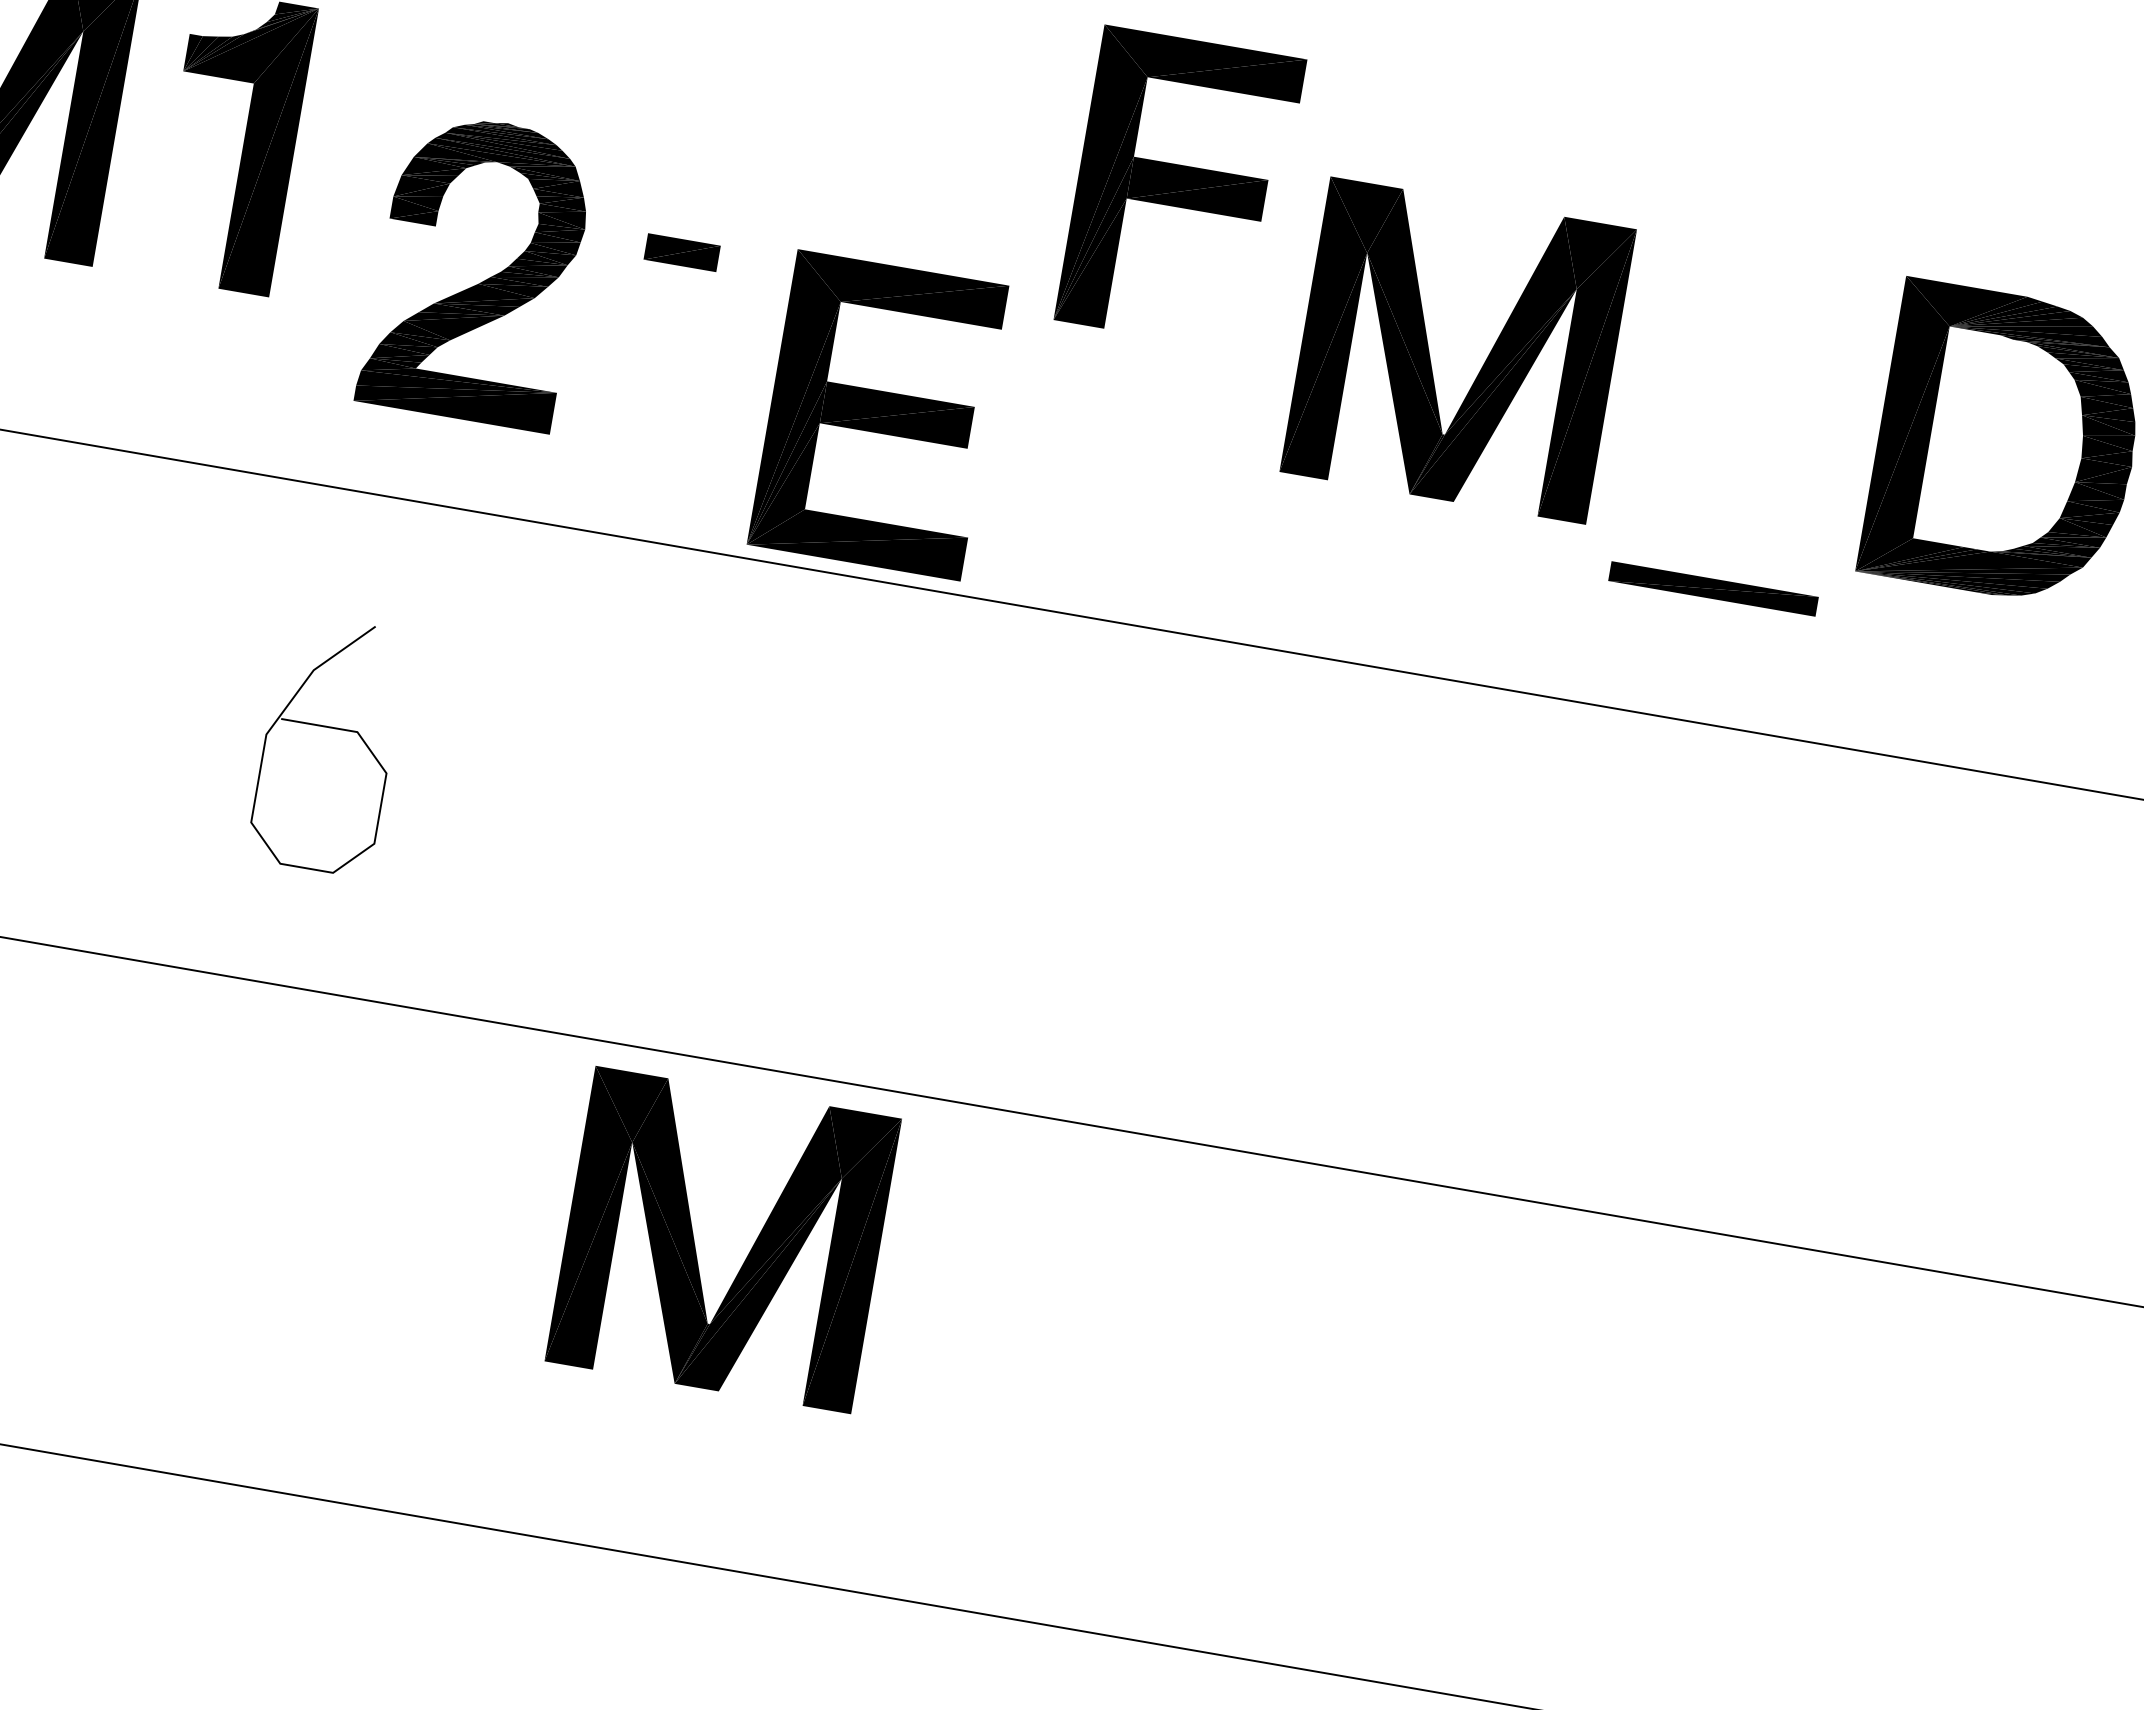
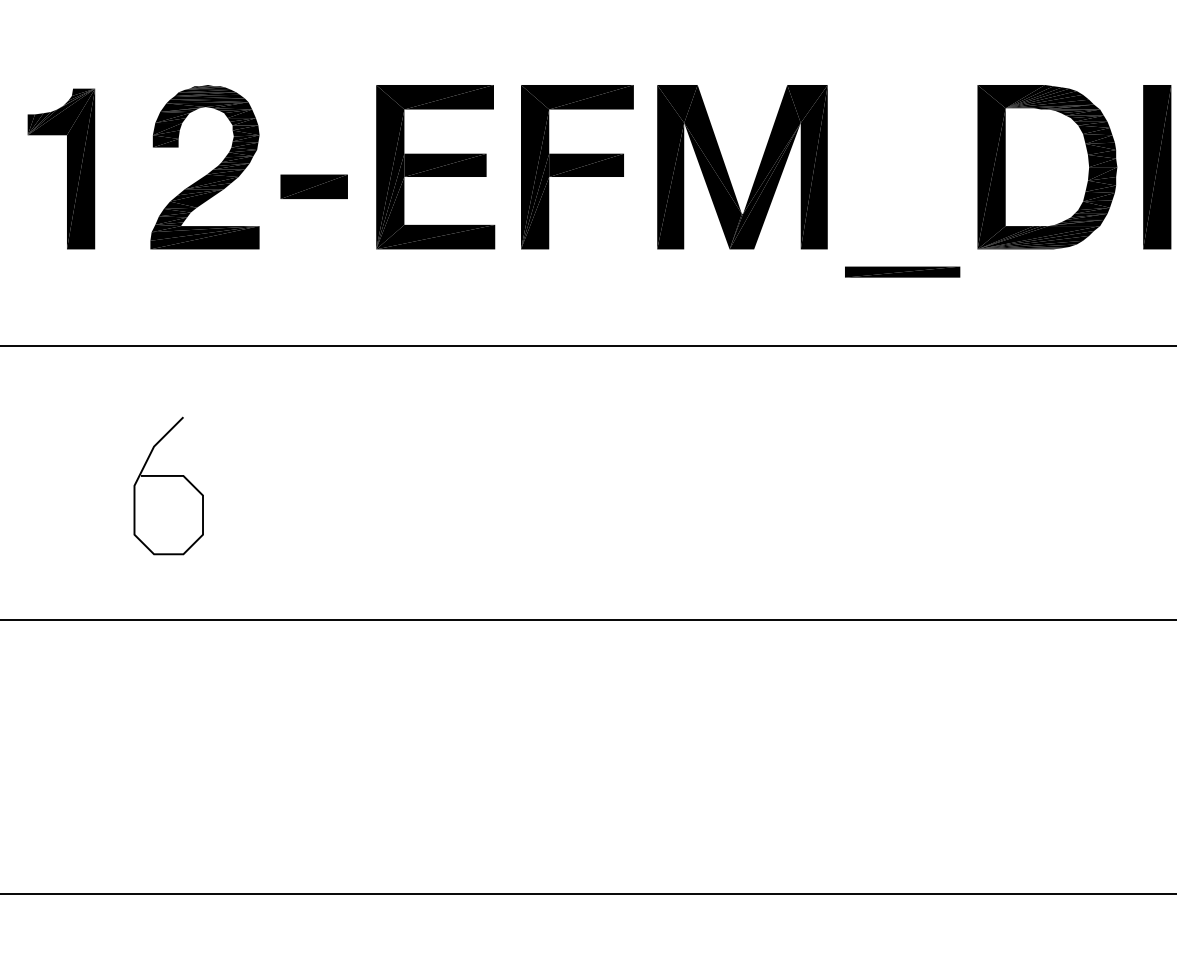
part: (1180, 190) -> (577, 167), moved
part: (681, 252) -> (313, 186), size x1.67
part: (483, 280) -> (209, 172), moved
part: (878, 415) -> (435, 167), moved
part: (695, 1243) -> (413, 720), removed

